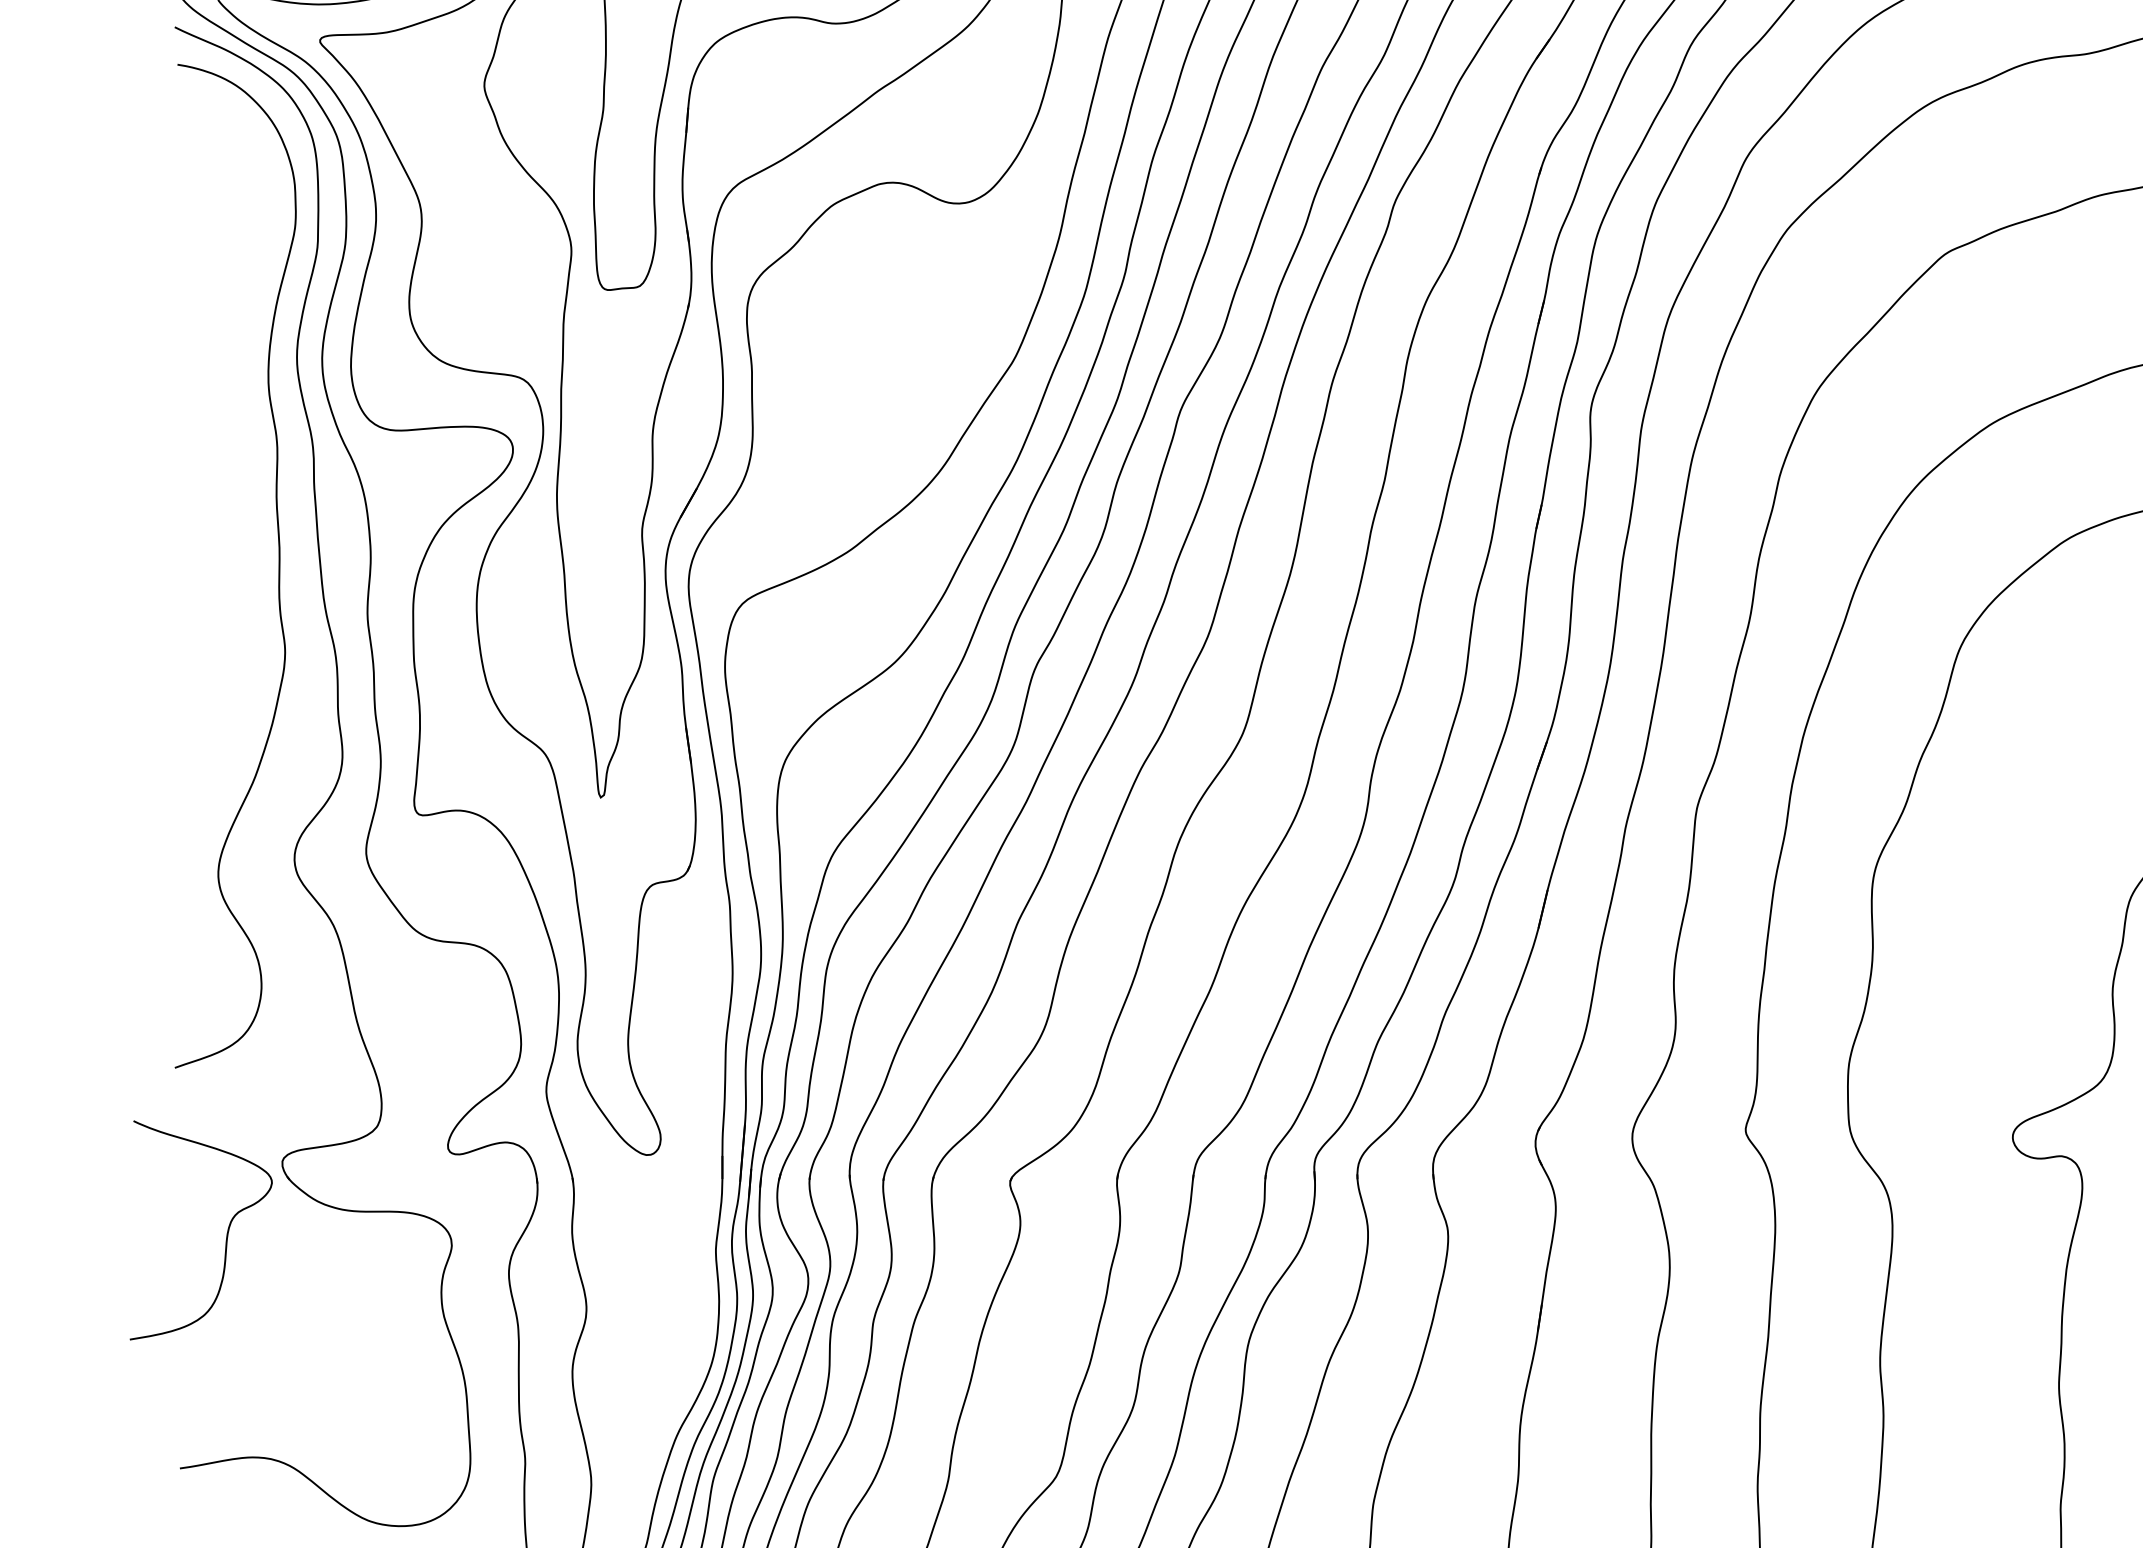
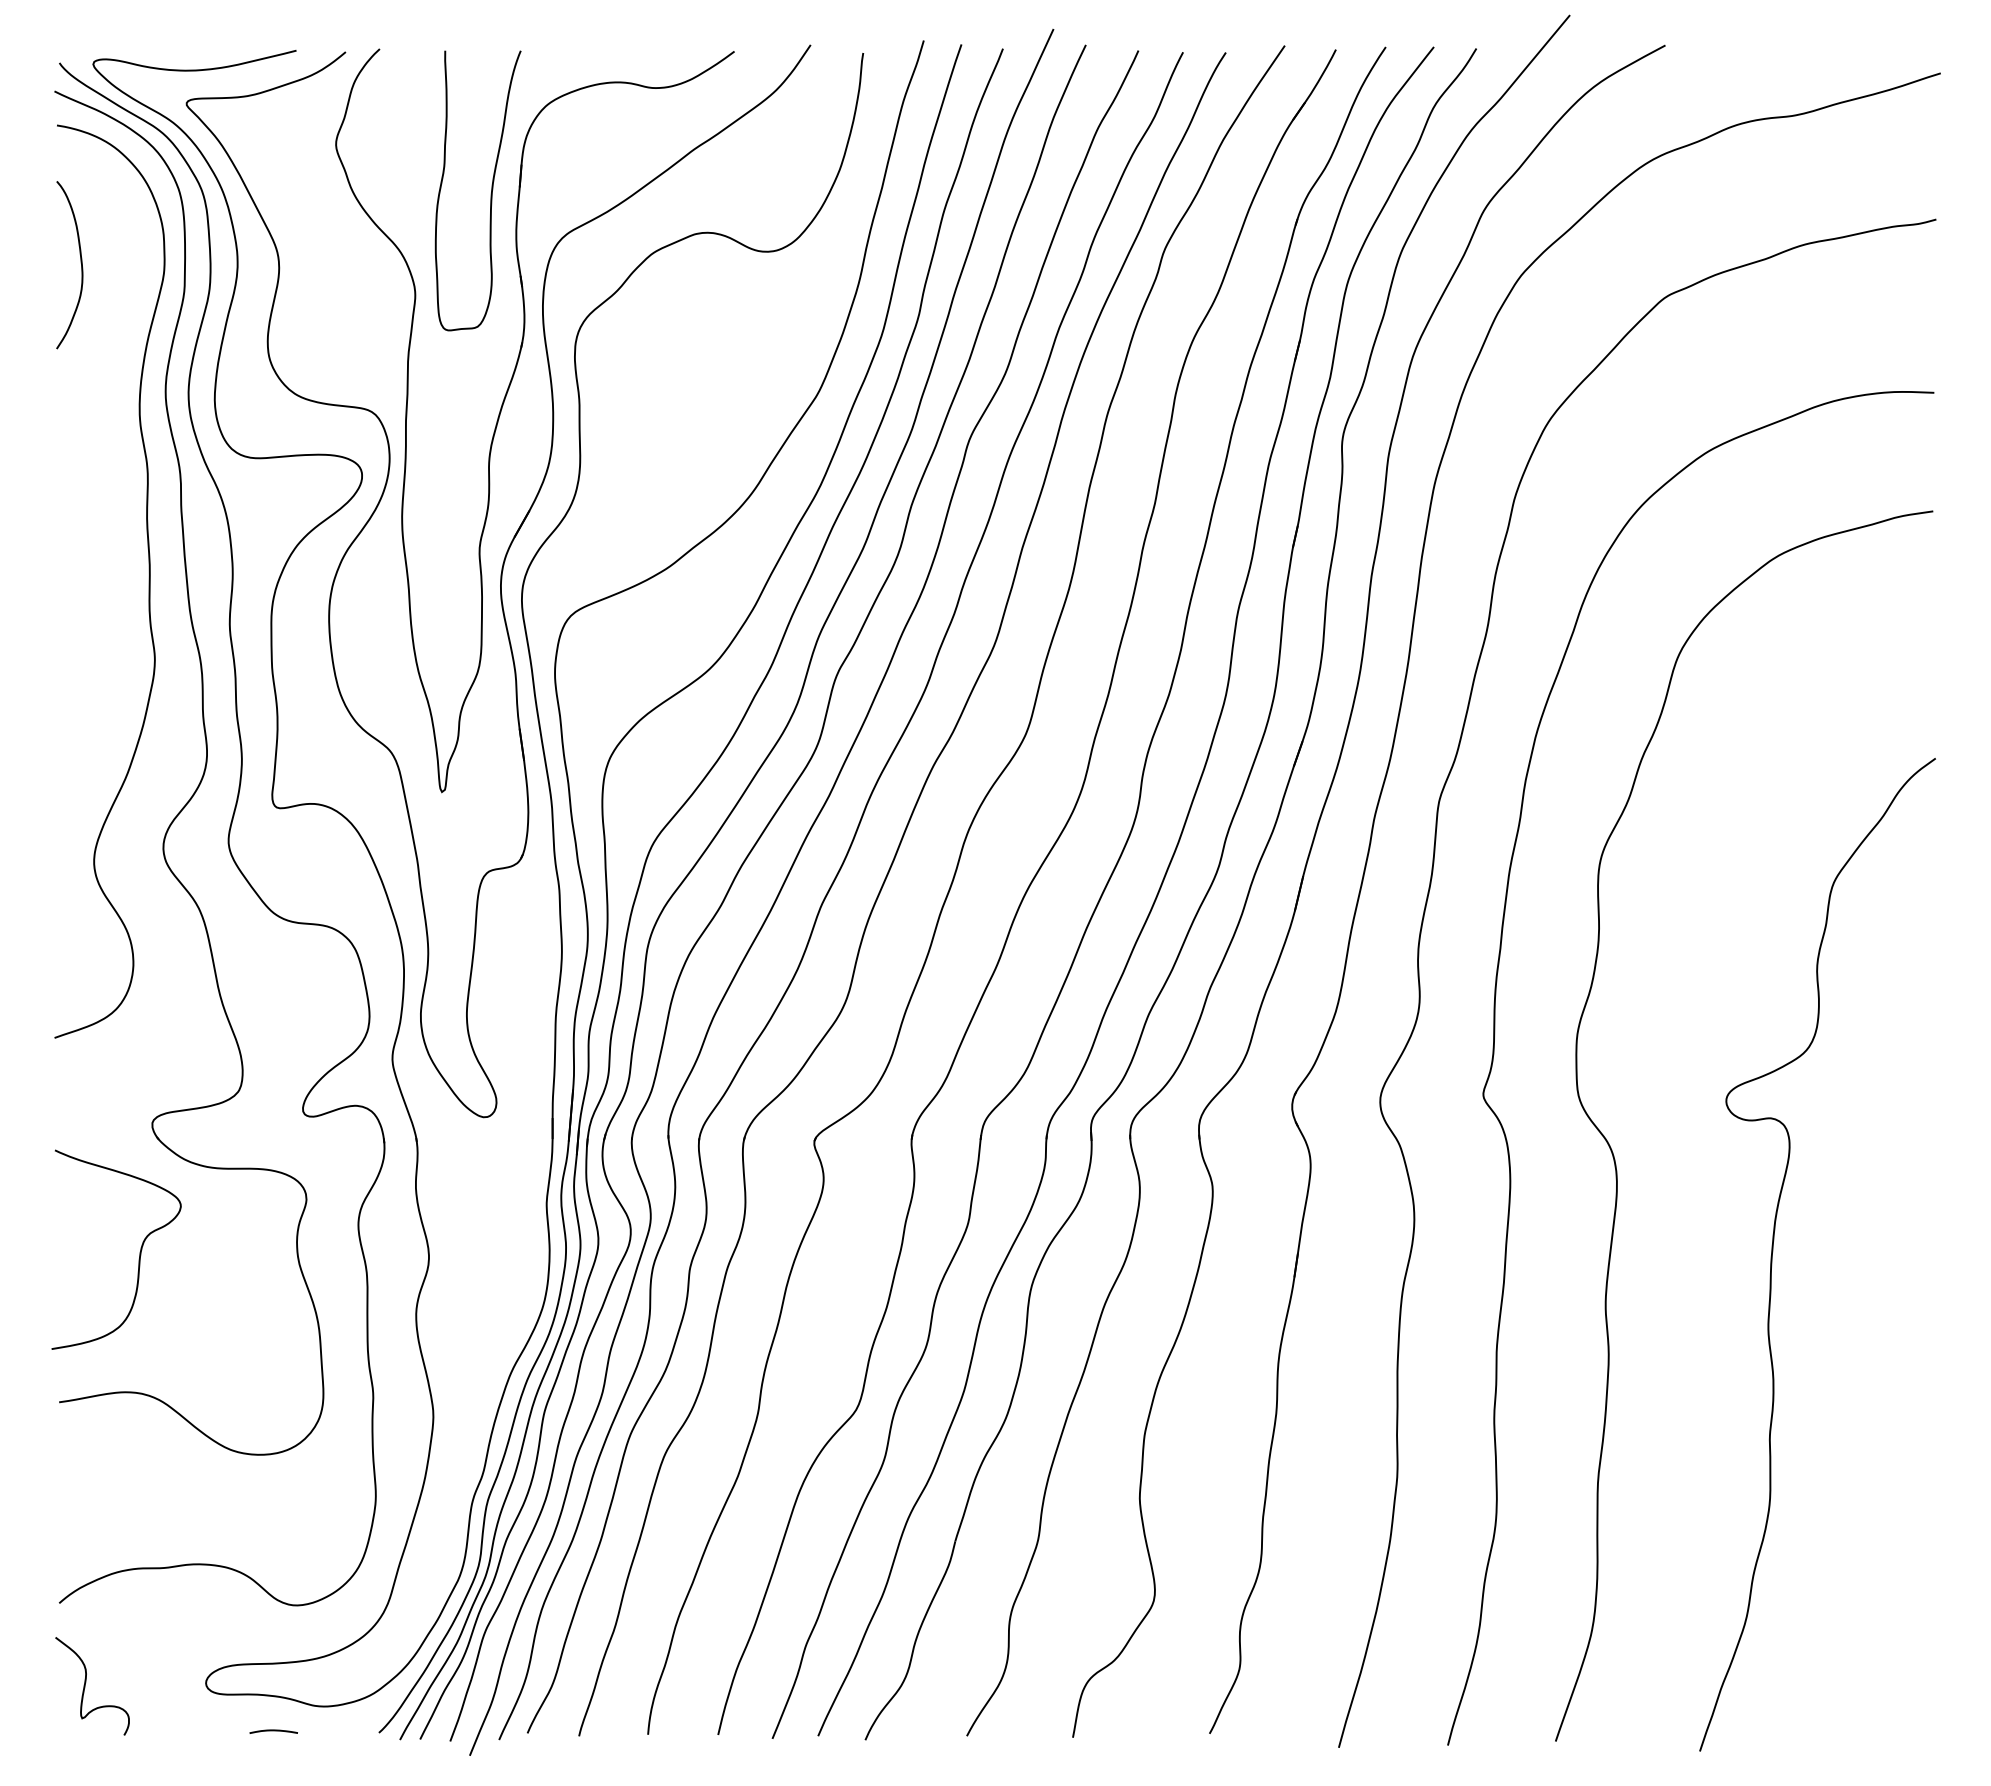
curve: (203, 216) -> (80, 263), added
curve: (226, 1233) -> (139, 1252), moved

